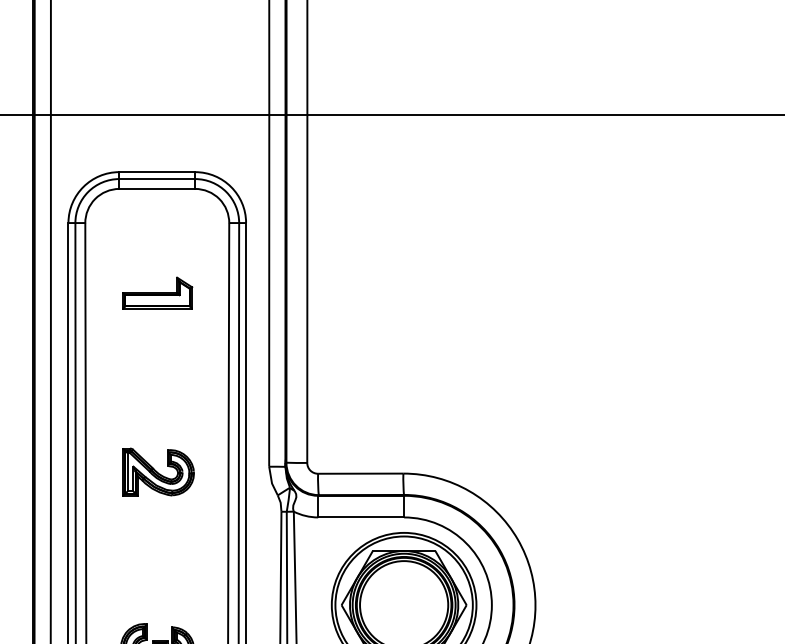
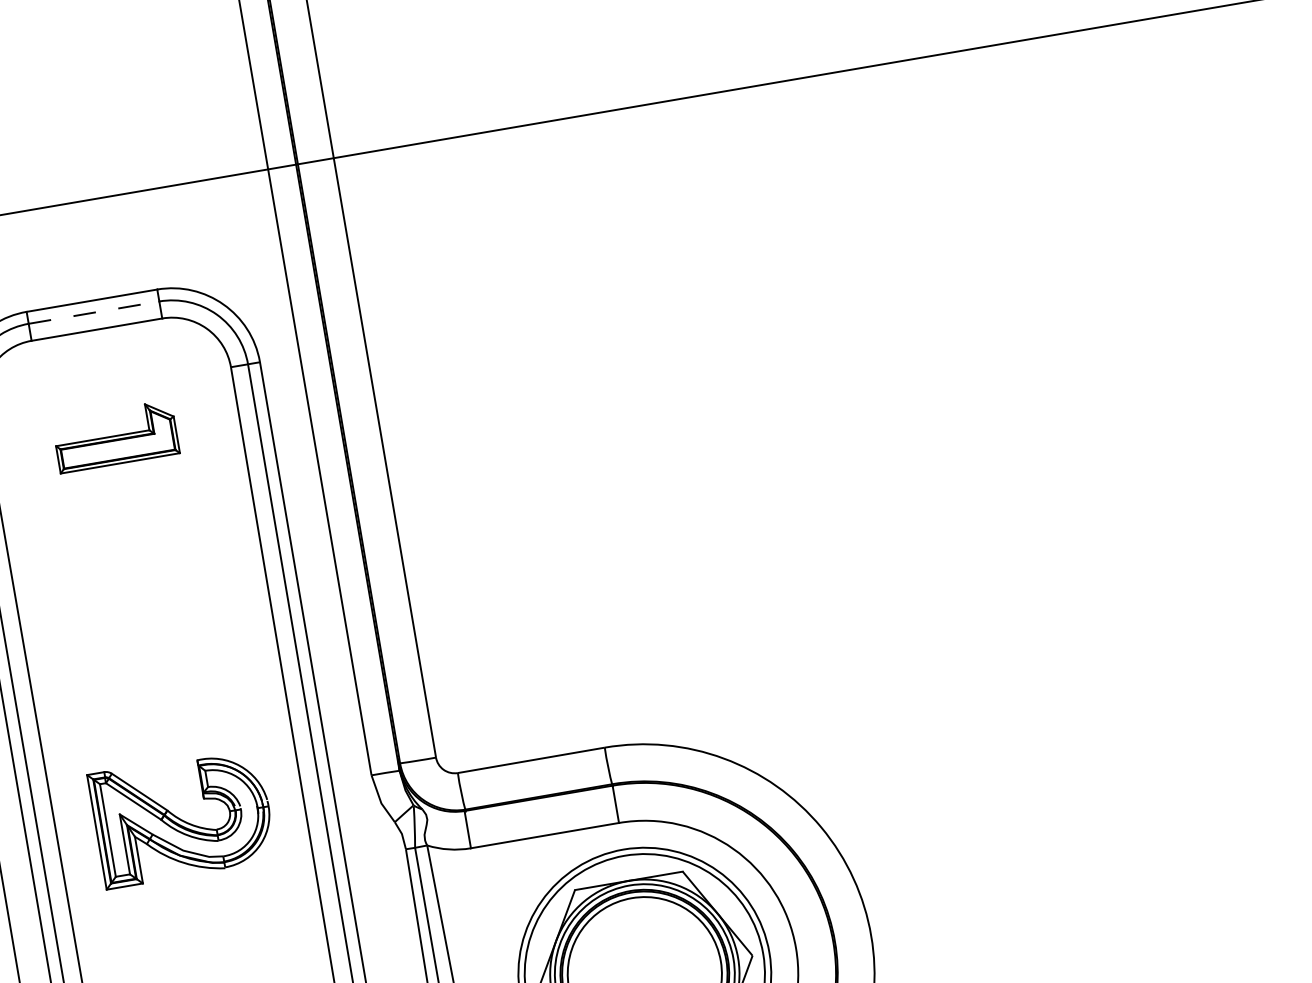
line: (157, 179) -> (94, 313), solid -> dashed
part: (157, 292) -> (115, 435), moved
part: (158, 471) -> (182, 816), size x1.4

